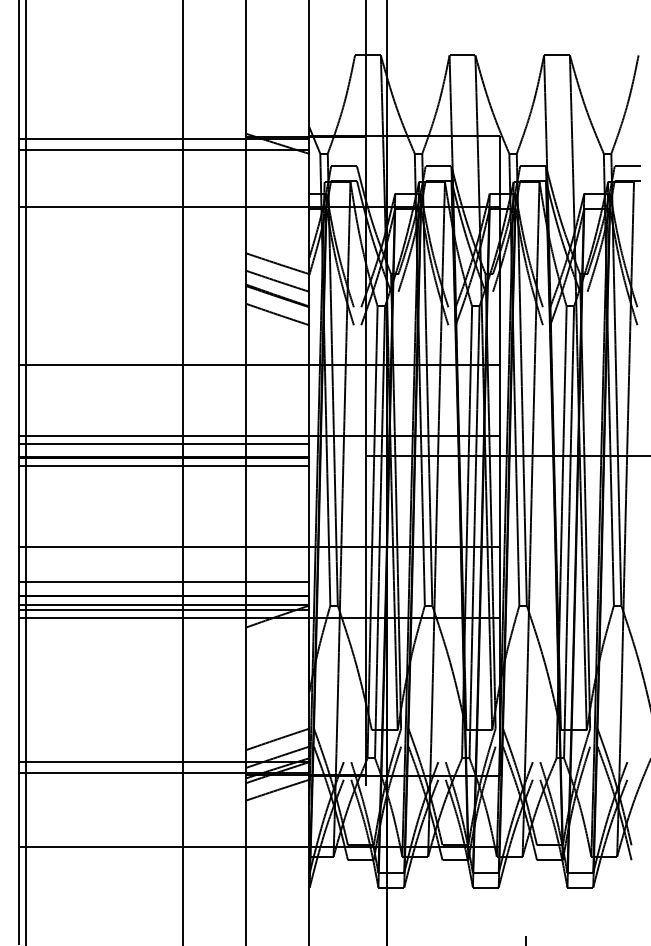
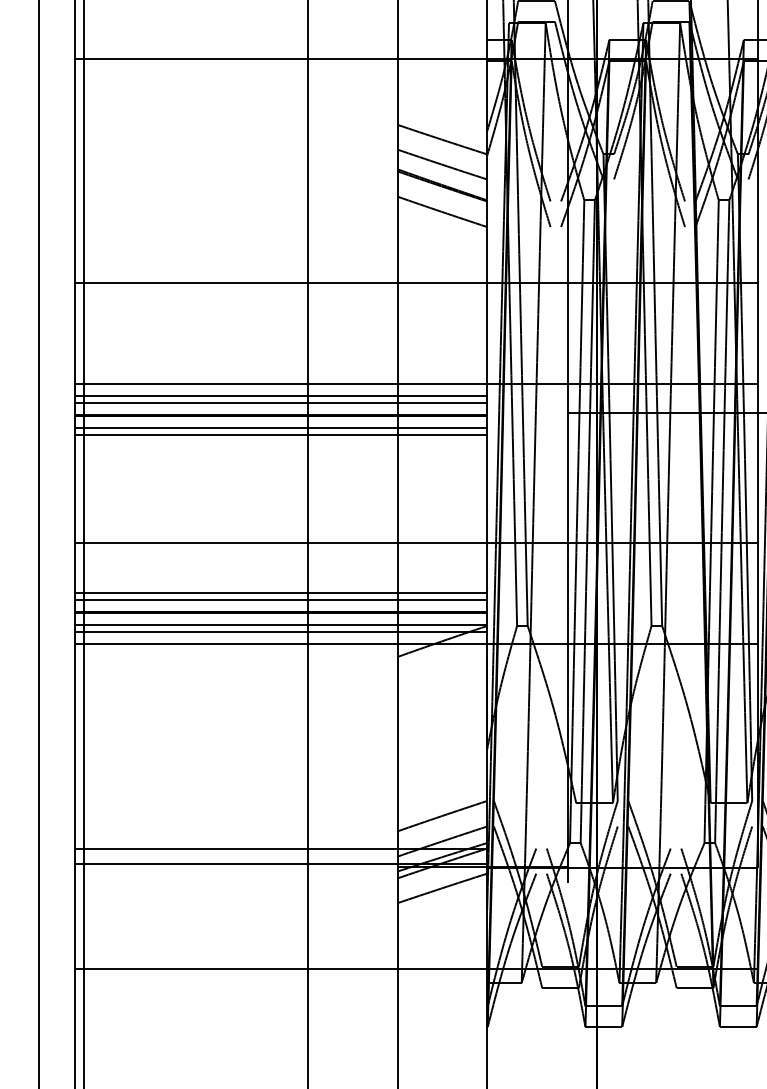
line: (164, 448) -> (281, 402), added
line: (164, 471) -> (281, 435), added
line: (164, 587) -> (281, 600), added

